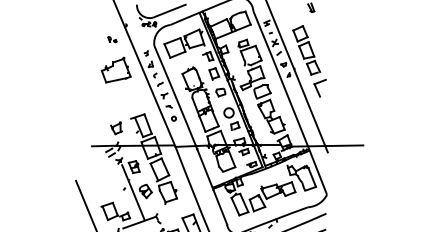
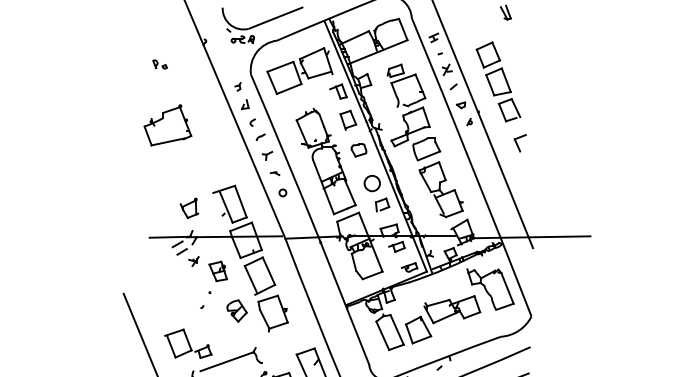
part: (112, 39) -> (160, 64), moved
part: (115, 69) -> (166, 124), moved
part: (319, 87) -> (519, 142), size x0.6
line: (133, 192) -> (217, 312), removed

